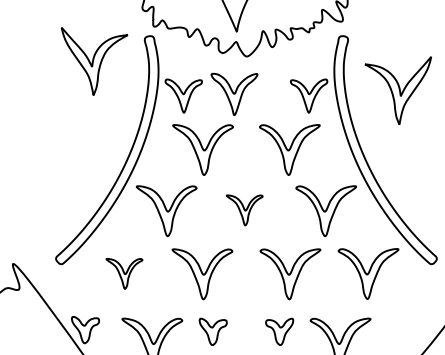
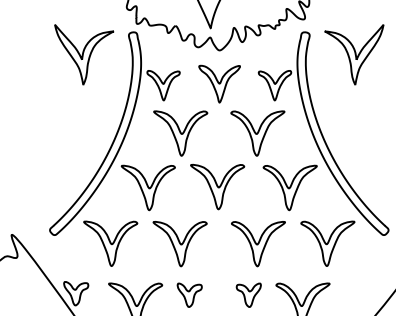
part: (398, 90) -> (354, 54), moved
part: (234, 93) -> (219, 83), moved
part: (244, 210) -> (217, 187), size x1.67
part: (124, 273) -> (110, 243), size x1.67

